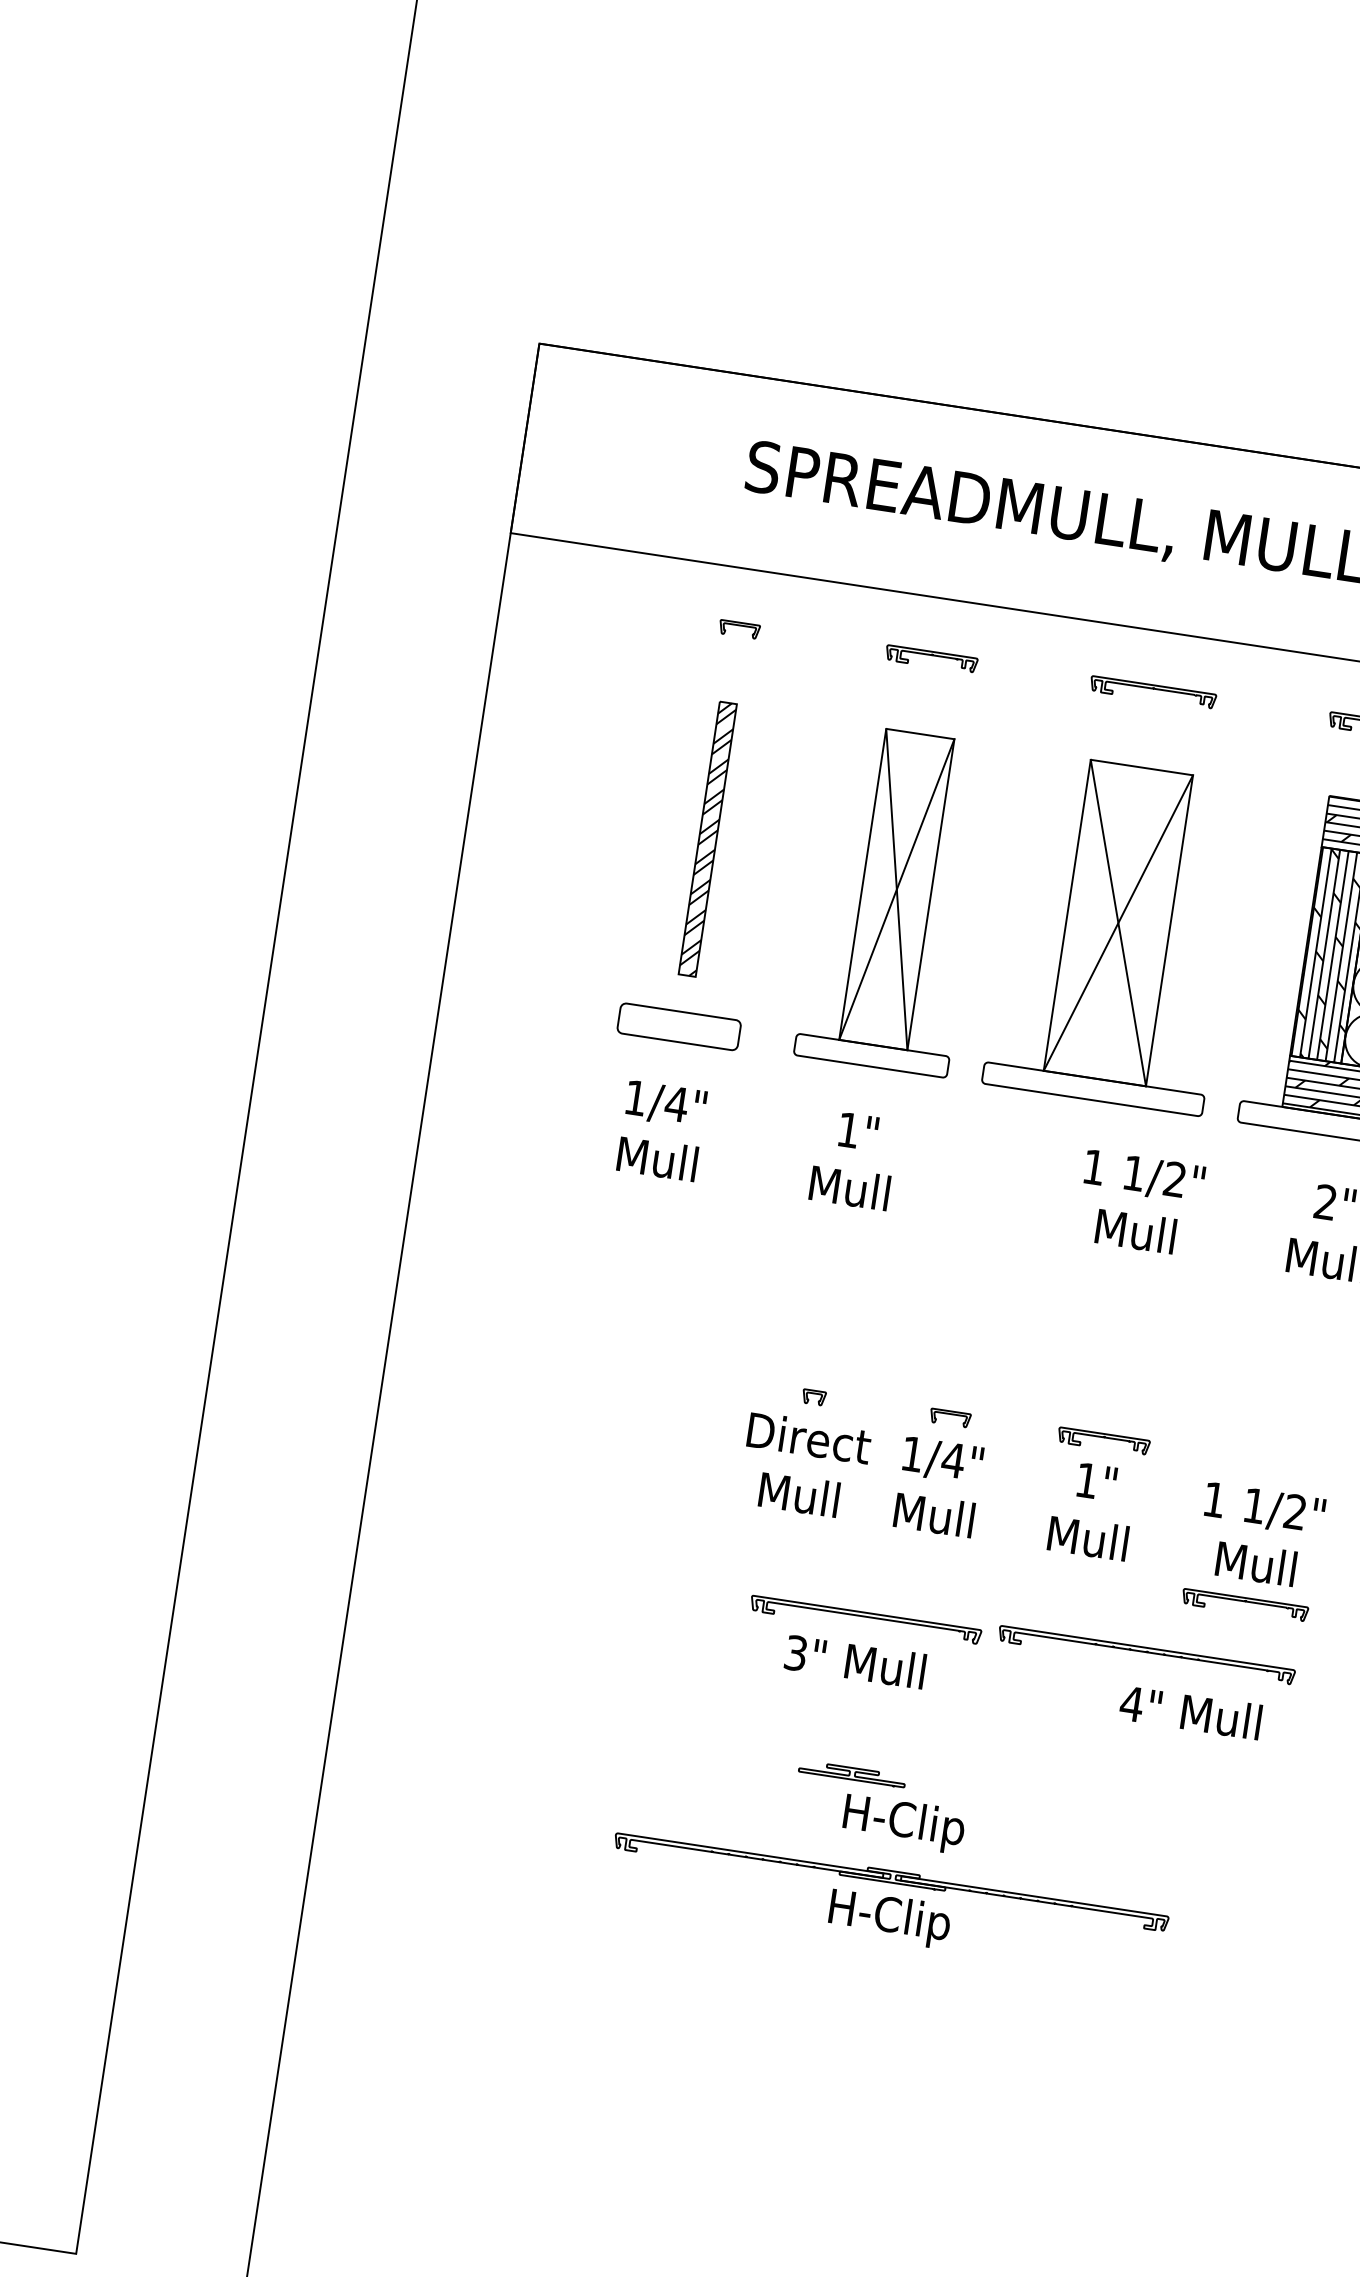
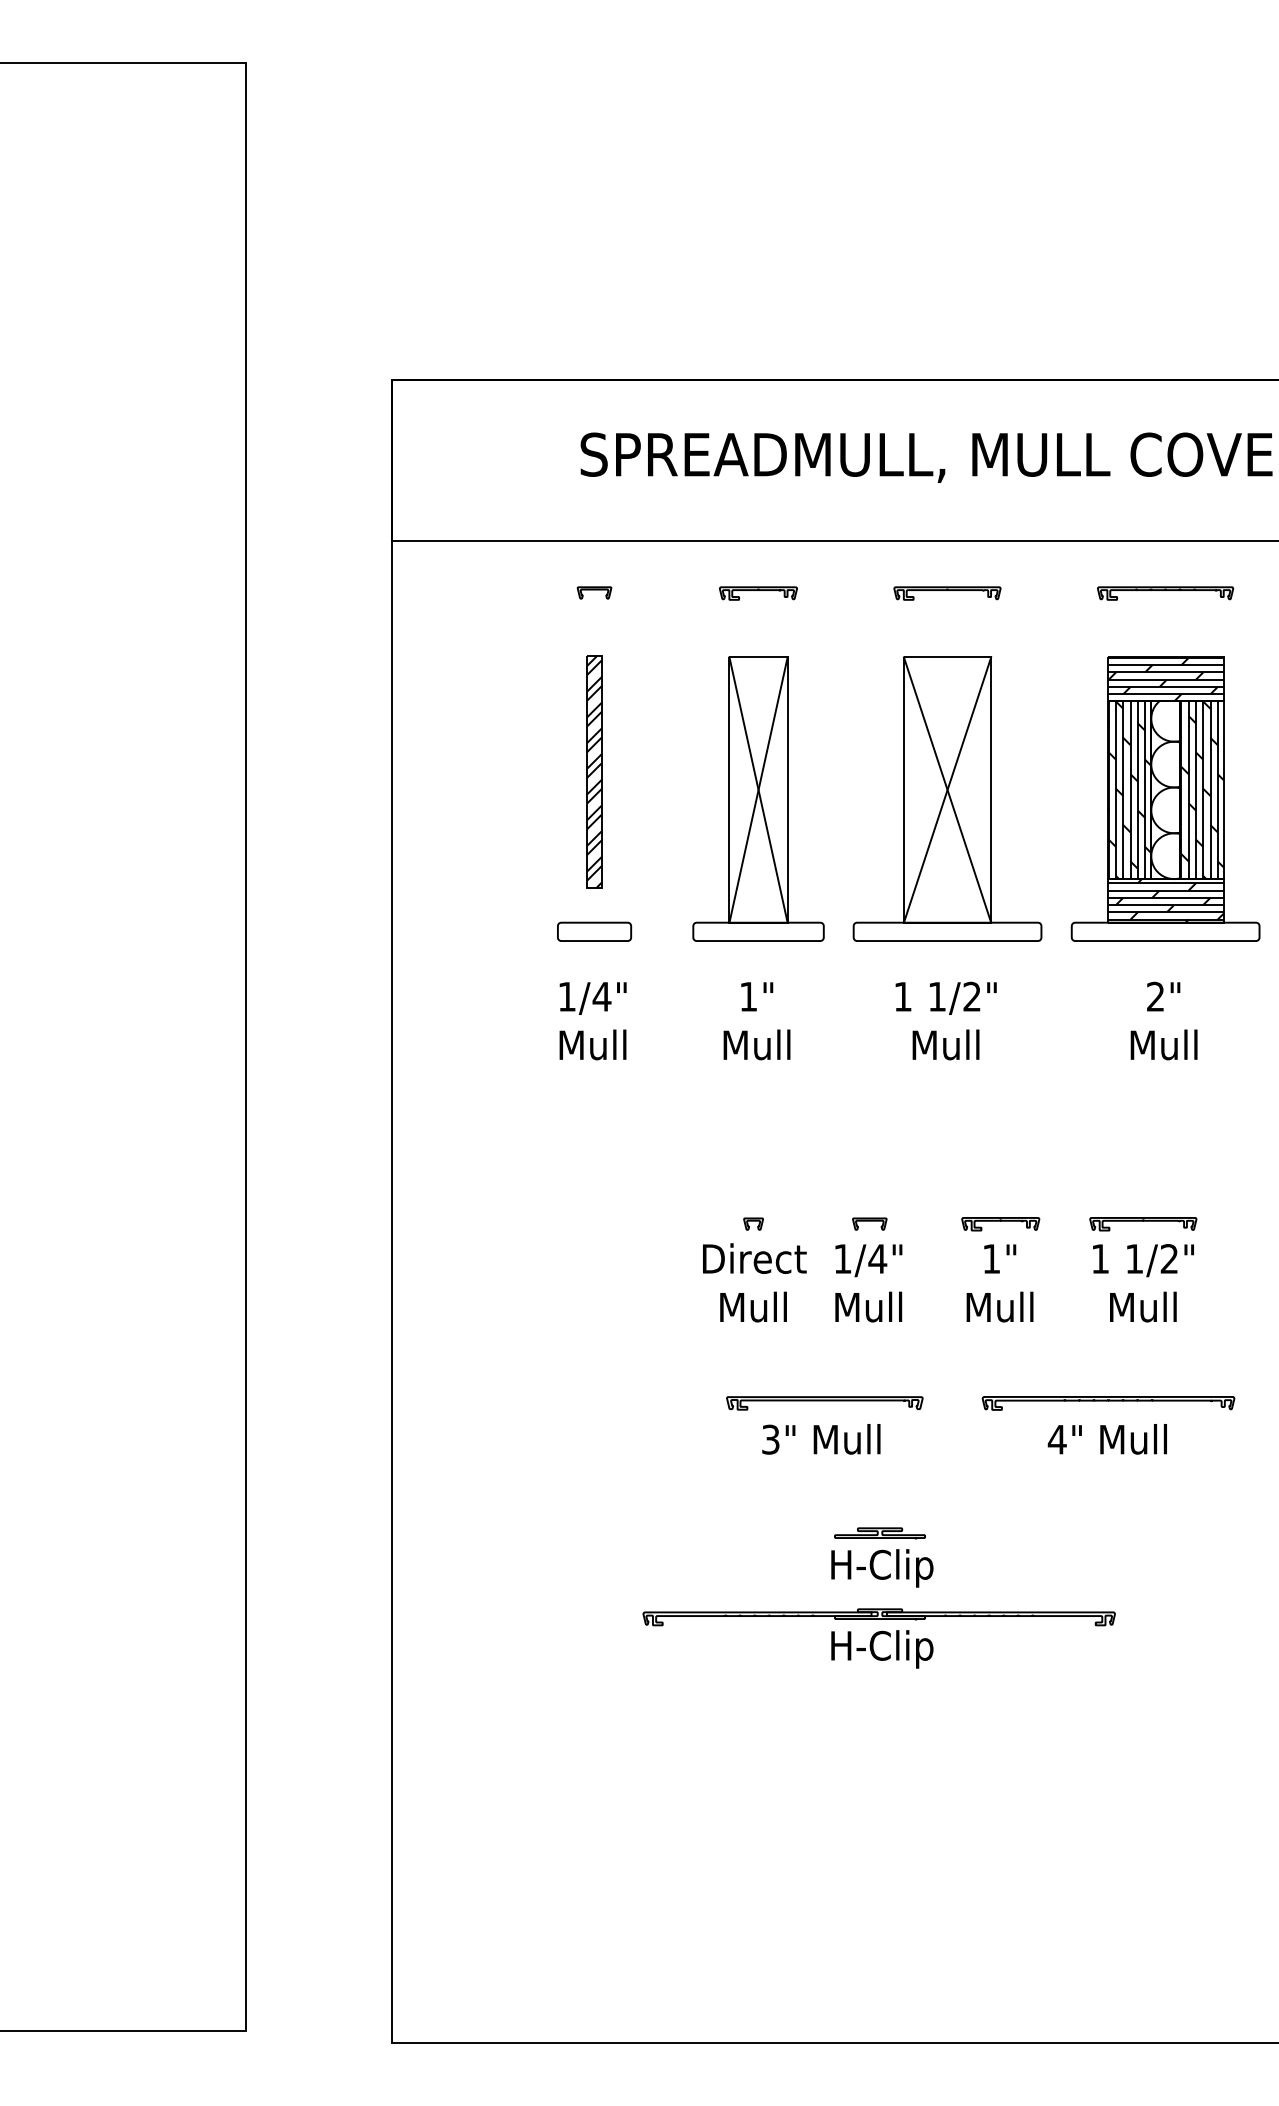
part: (679, 1026) -> (594, 931), size x0.71
text: (1139, 1202) -> (945, 1020), moved
part: (1245, 1605) -> (1143, 1224), moved
curve: (1146, 1653) -> (1108, 1401), moved
part: (851, 1774) -> (879, 1533), moved

